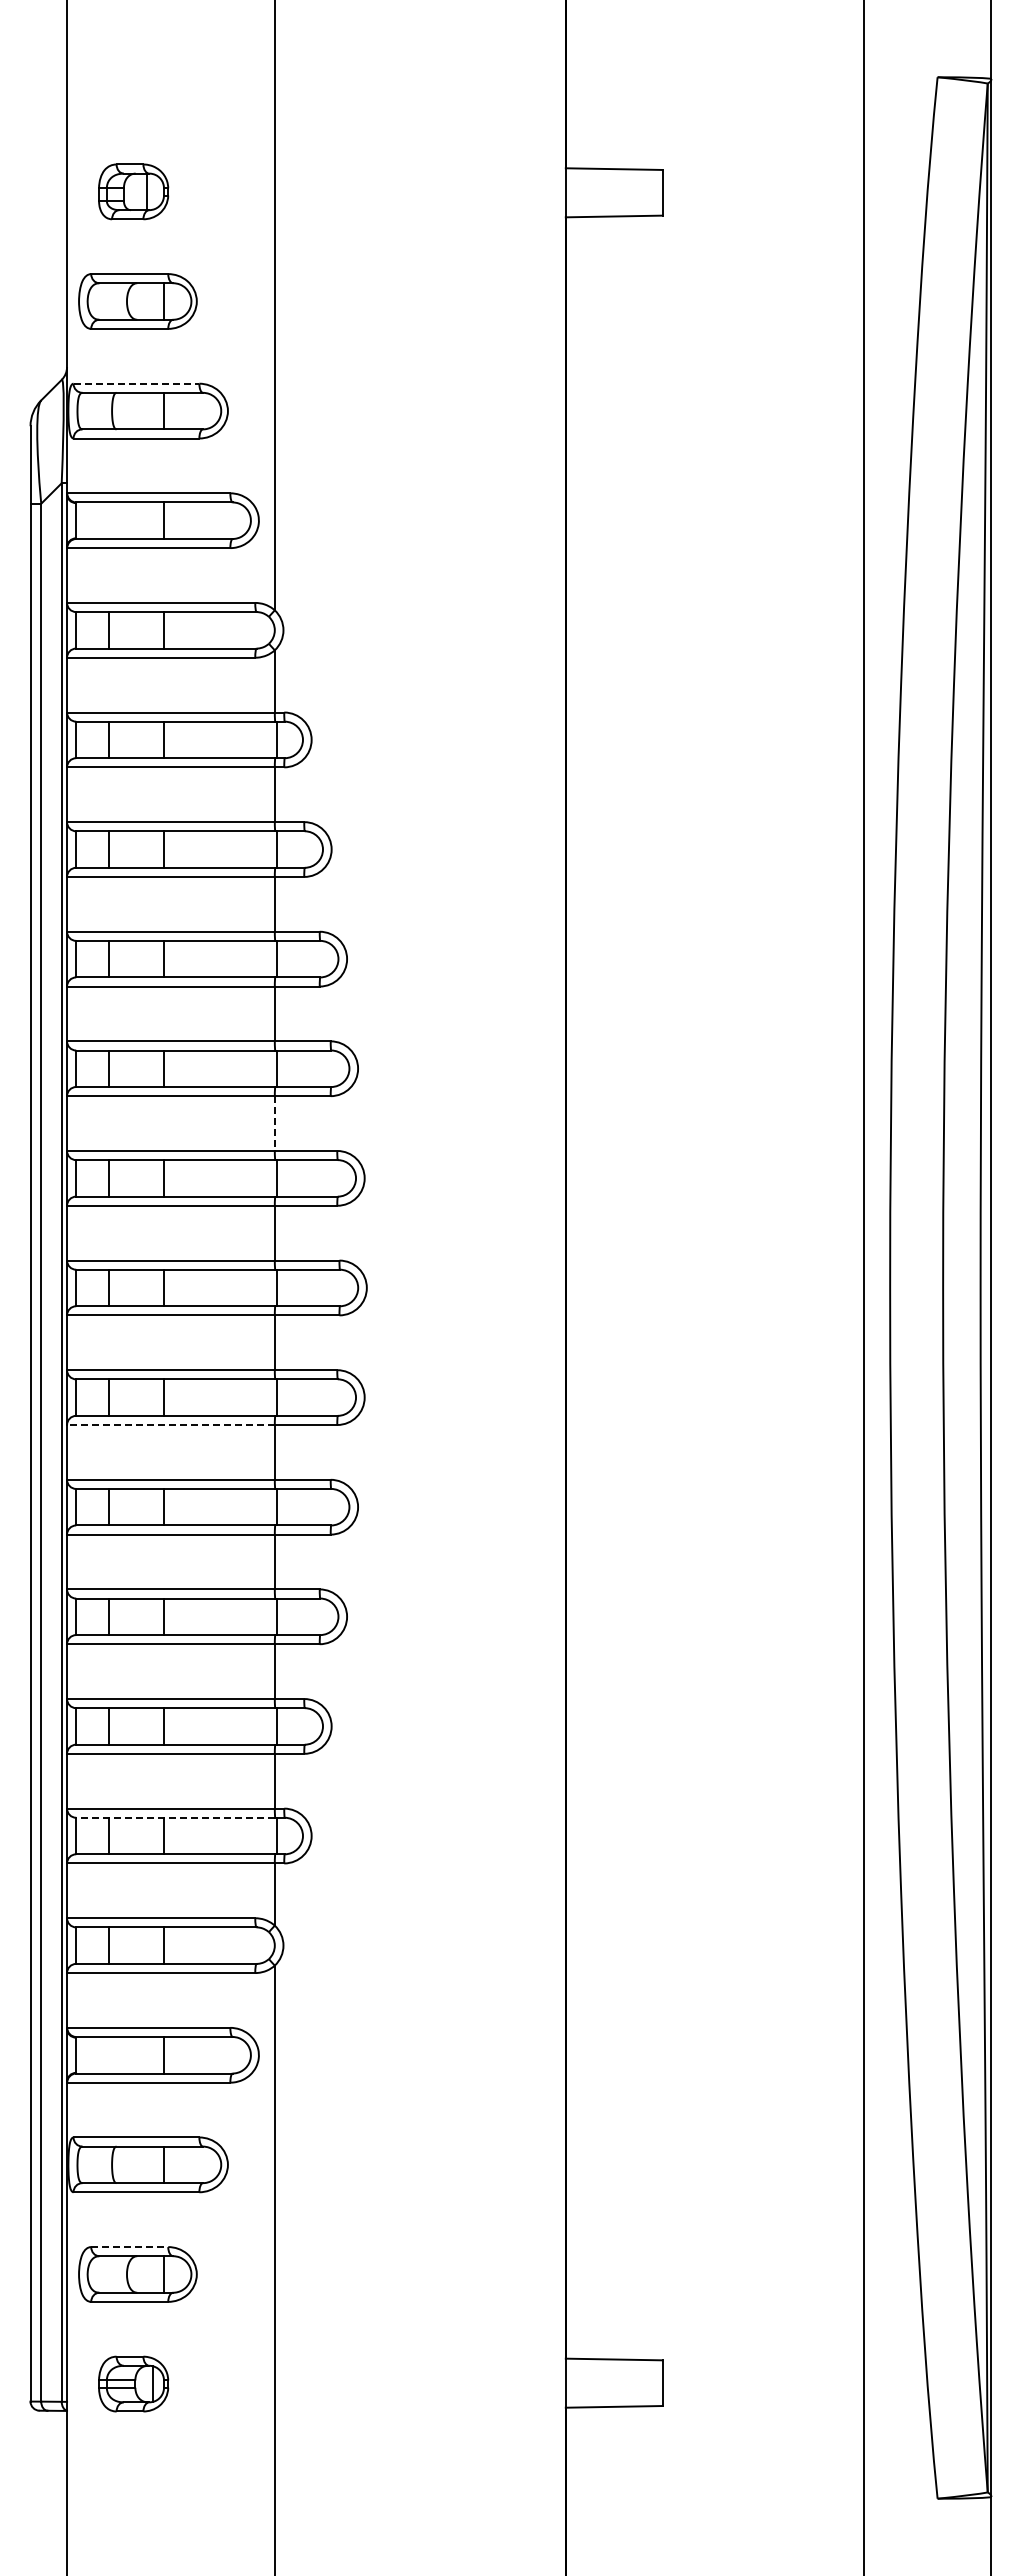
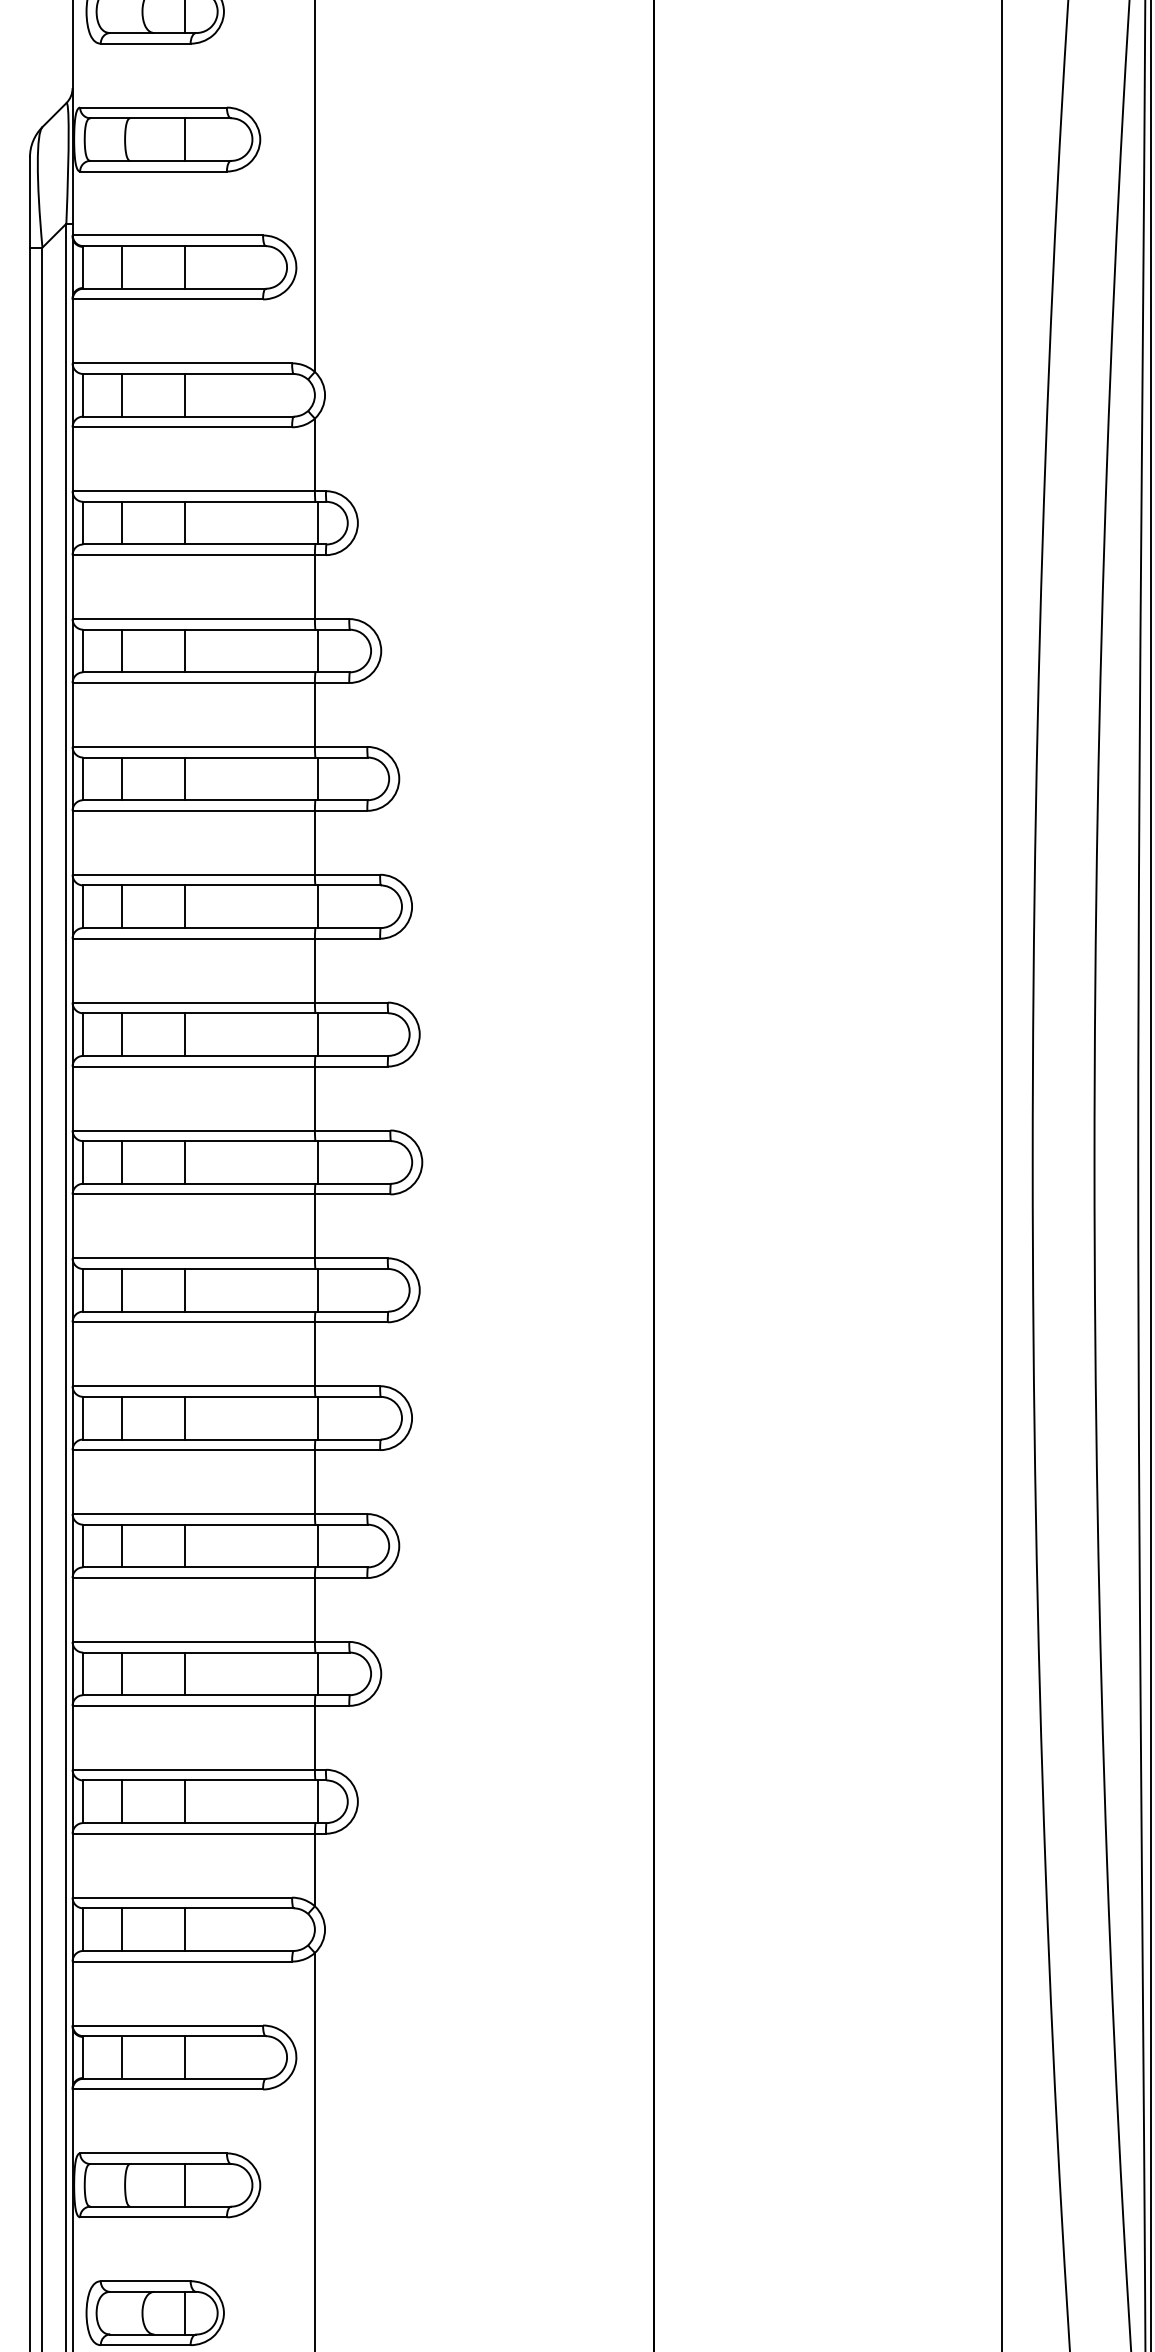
line: (136, 383) -> (153, 107), dashed -> solid
line: (109, 520) -> (122, 267), added
line: (274, 1124) -> (314, 971), dashed -> solid
line: (170, 1425) -> (193, 1322), dashed -> solid
line: (175, 1817) -> (199, 1780), dashed -> solid
line: (109, 2054) -> (122, 2056), added
line: (129, 2247) -> (145, 2281), dashed -> solid

